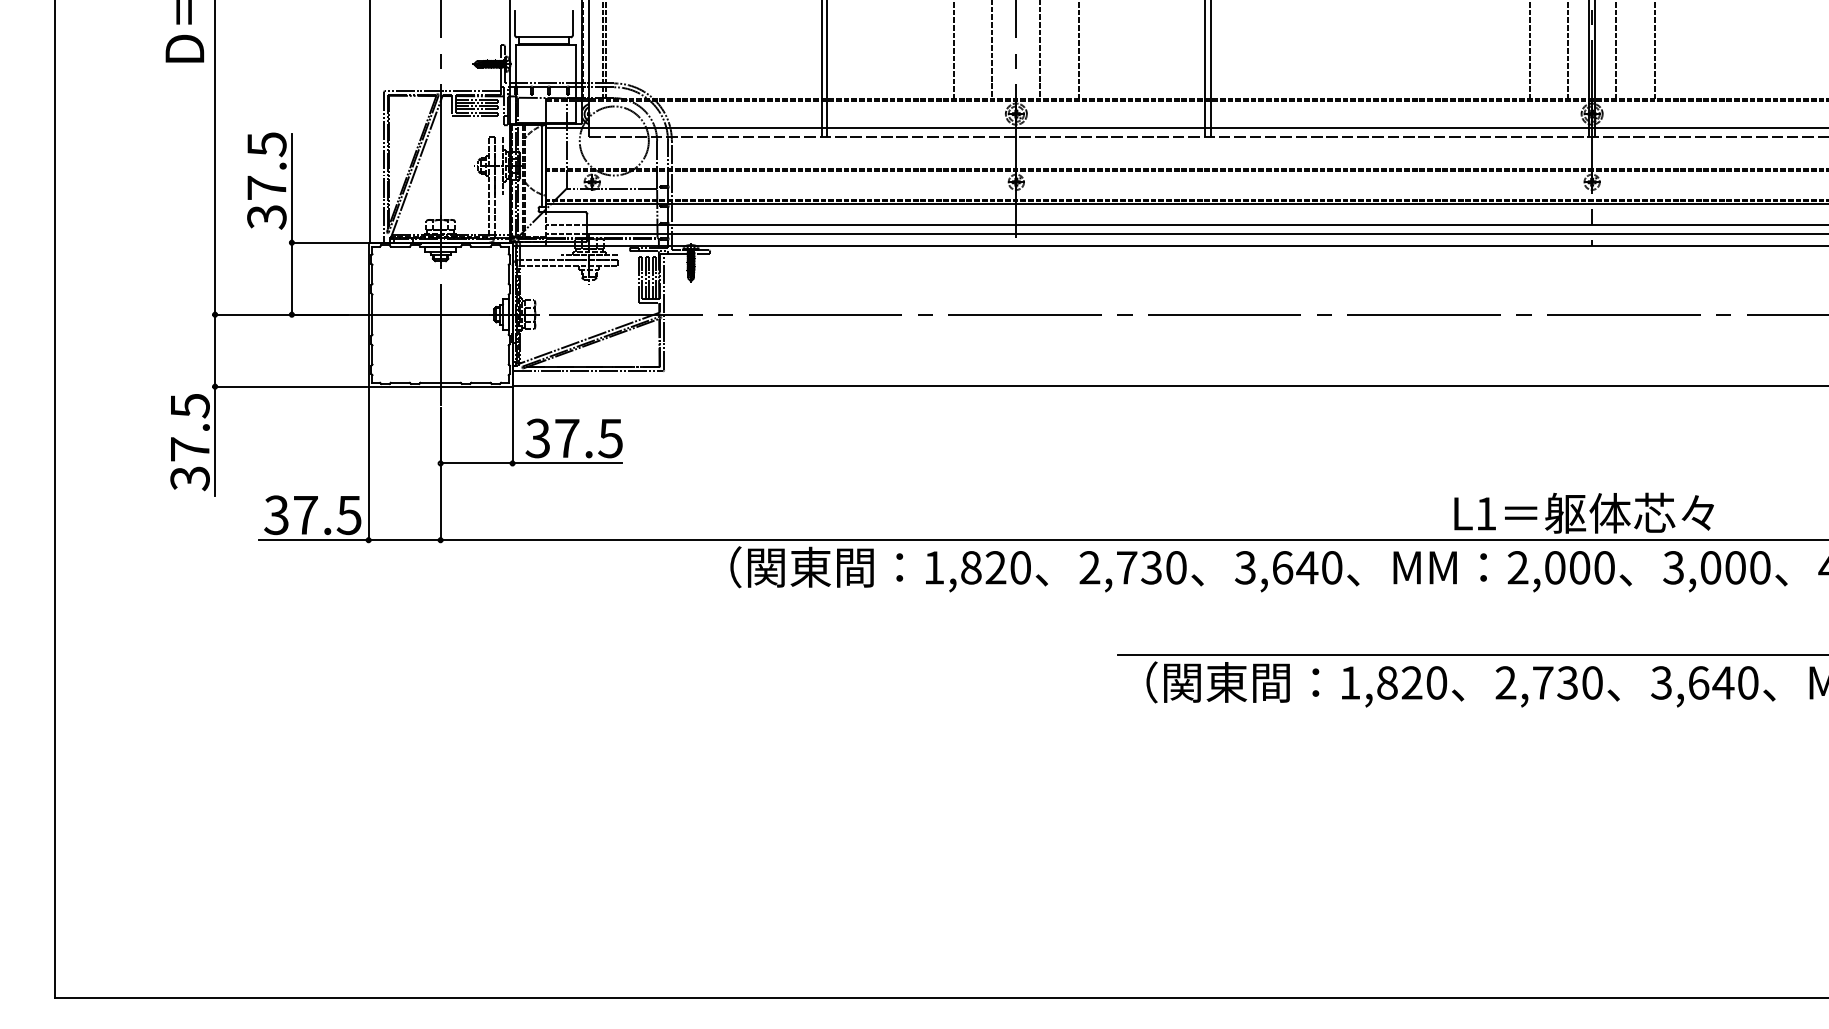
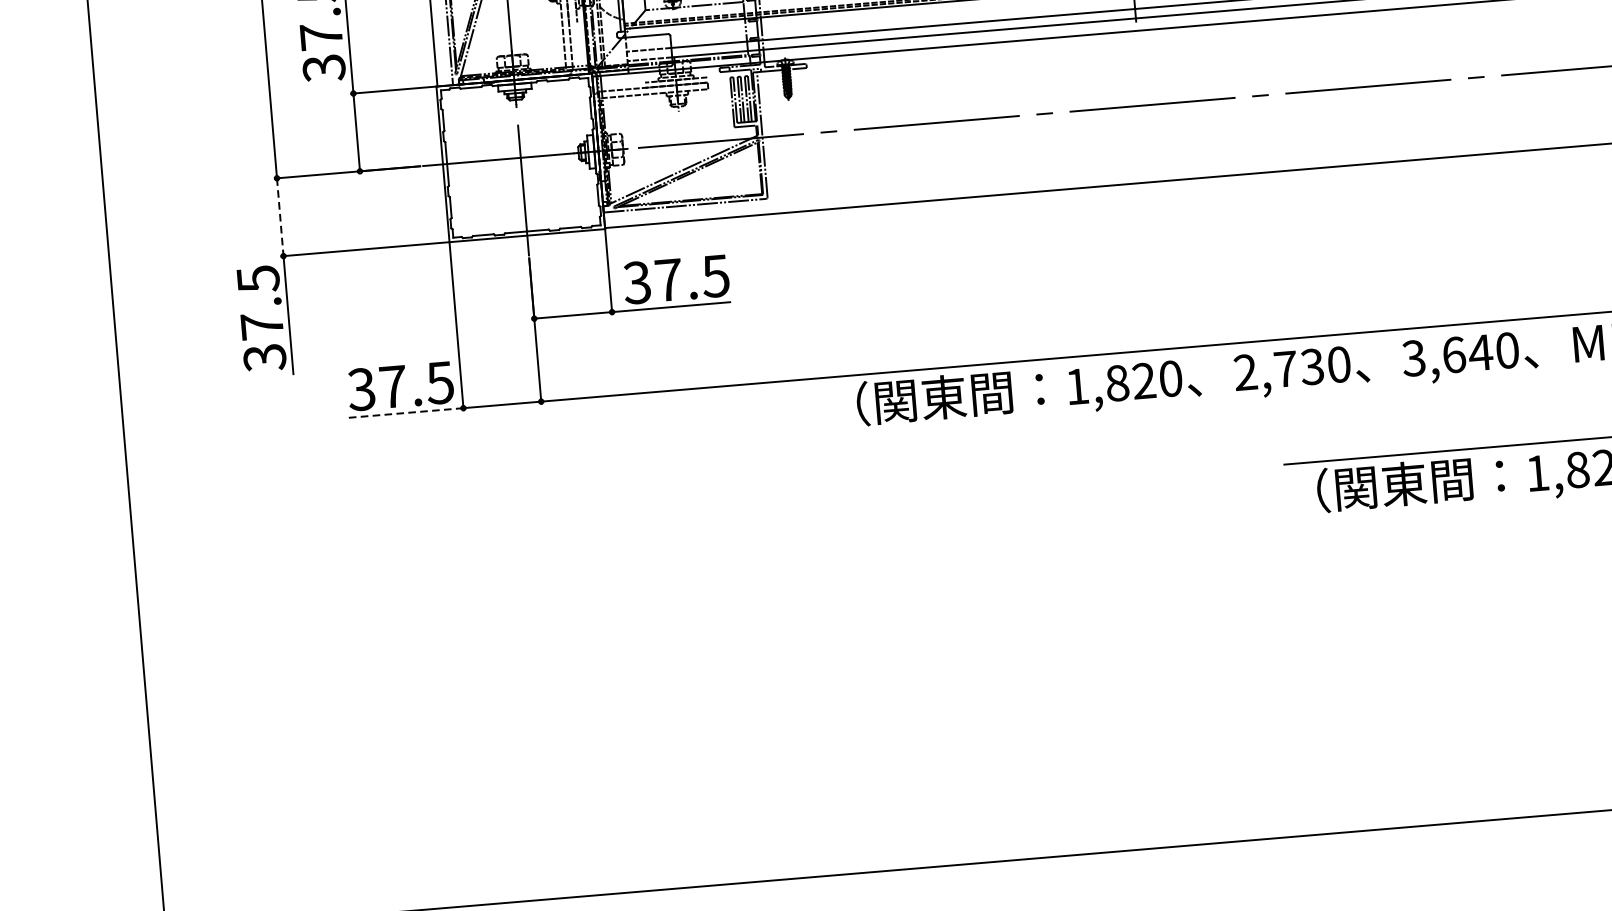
line: (215, 350) -> (280, 216), solid -> dashed
line: (314, 540) -> (404, 413), solid -> dashed

